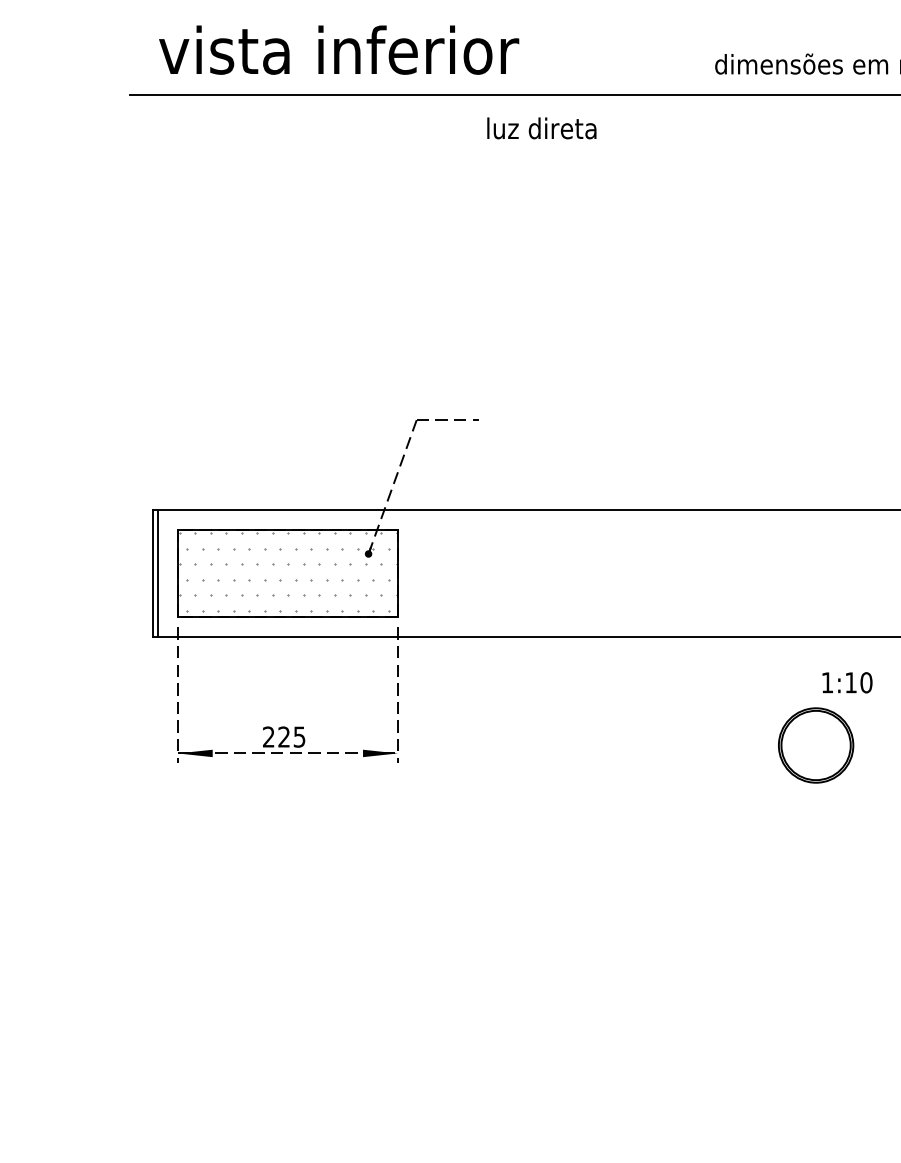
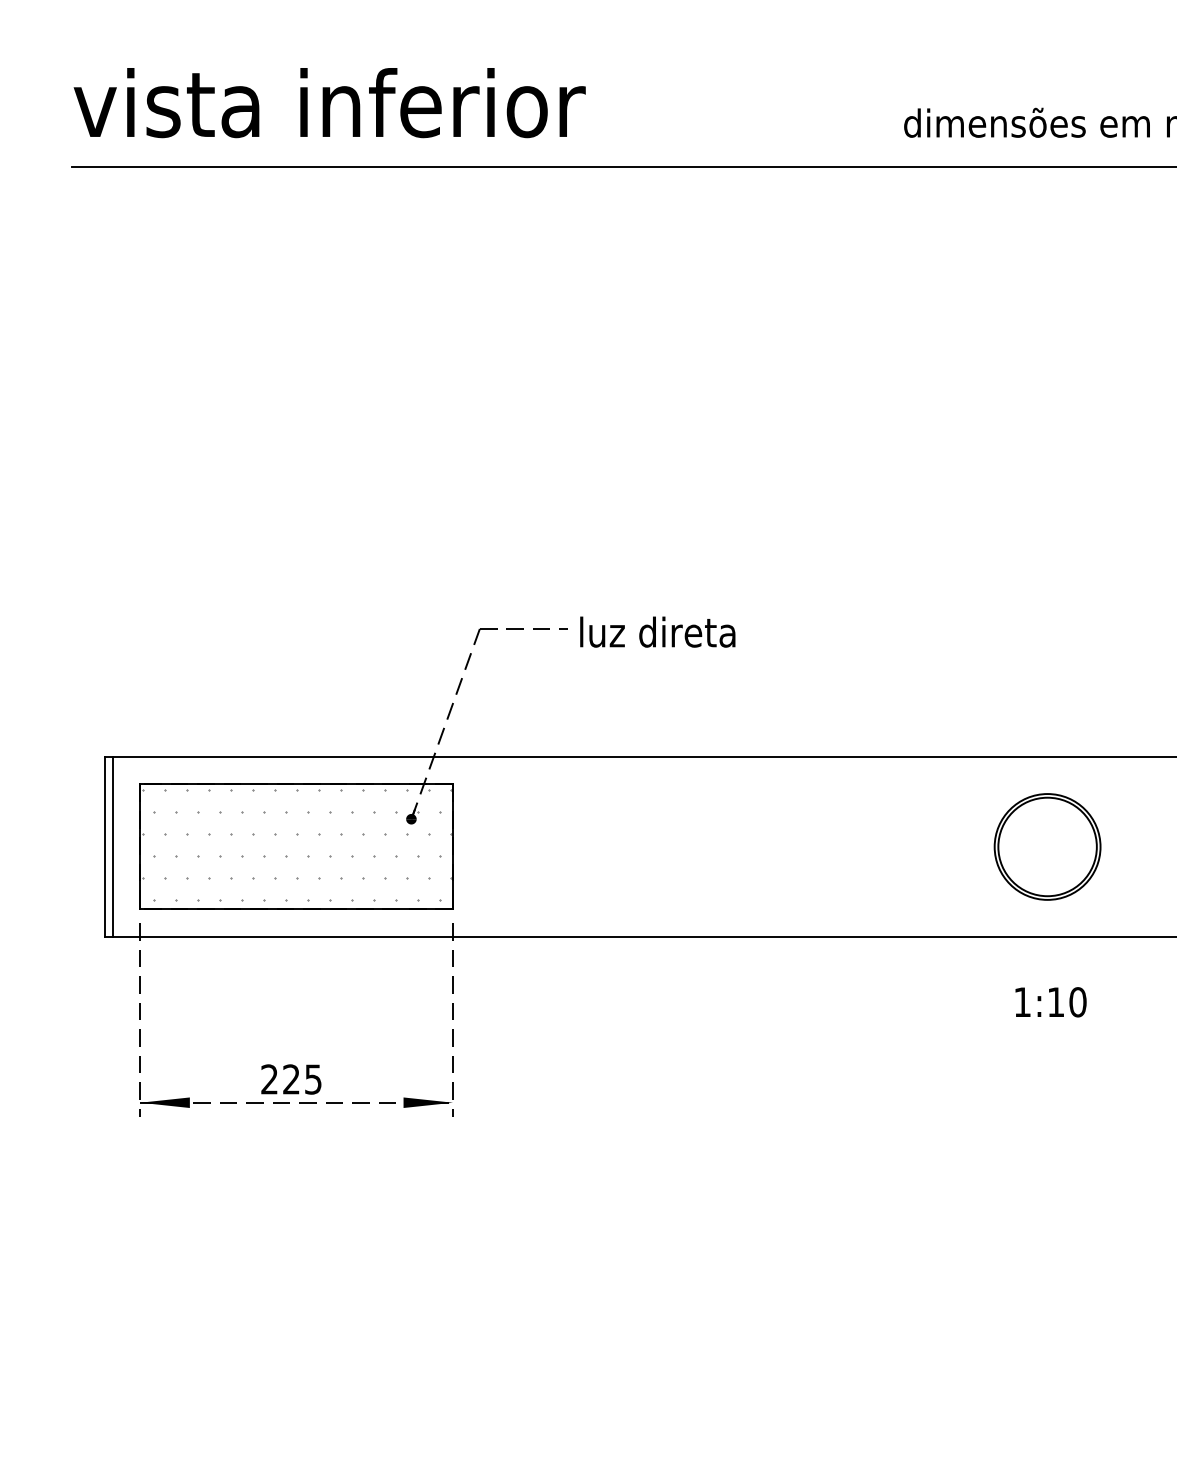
text: (339, 49) -> (330, 102), moved
text: (541, 128) -> (657, 632), moved
text: (847, 682) -> (1051, 1001), moved
part: (816, 745) -> (1048, 846), moved

